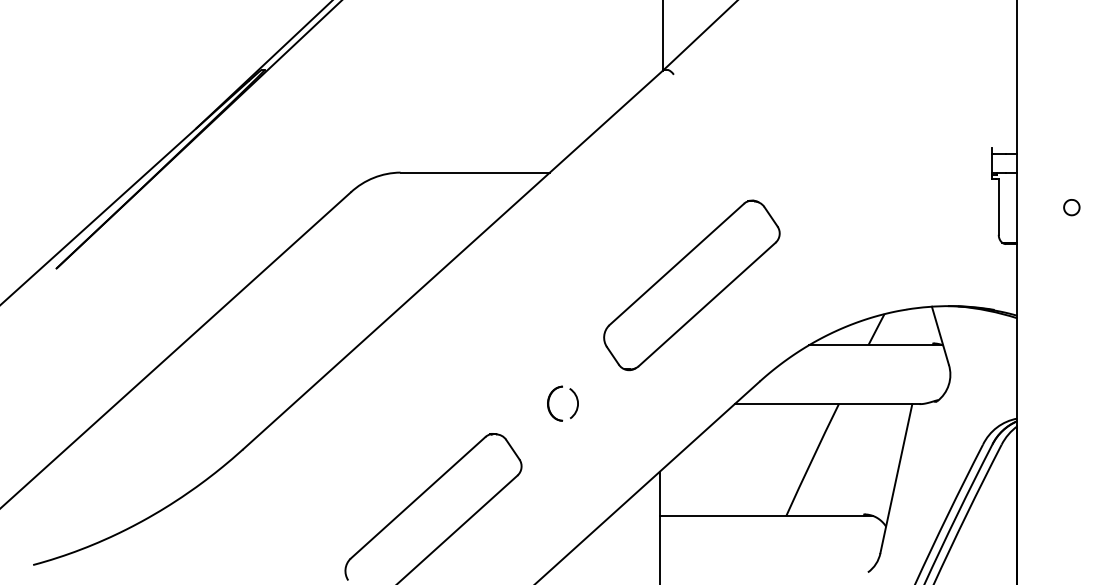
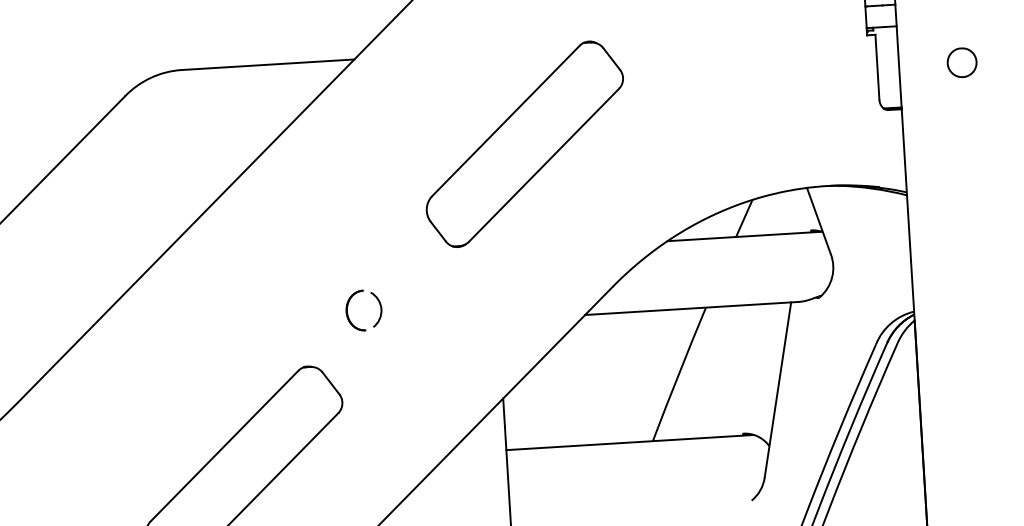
part: (1071, 207) -> (961, 62), size x1.6
part: (691, 285) -> (524, 144), moved
part: (549, 403) -> (348, 311), moved

